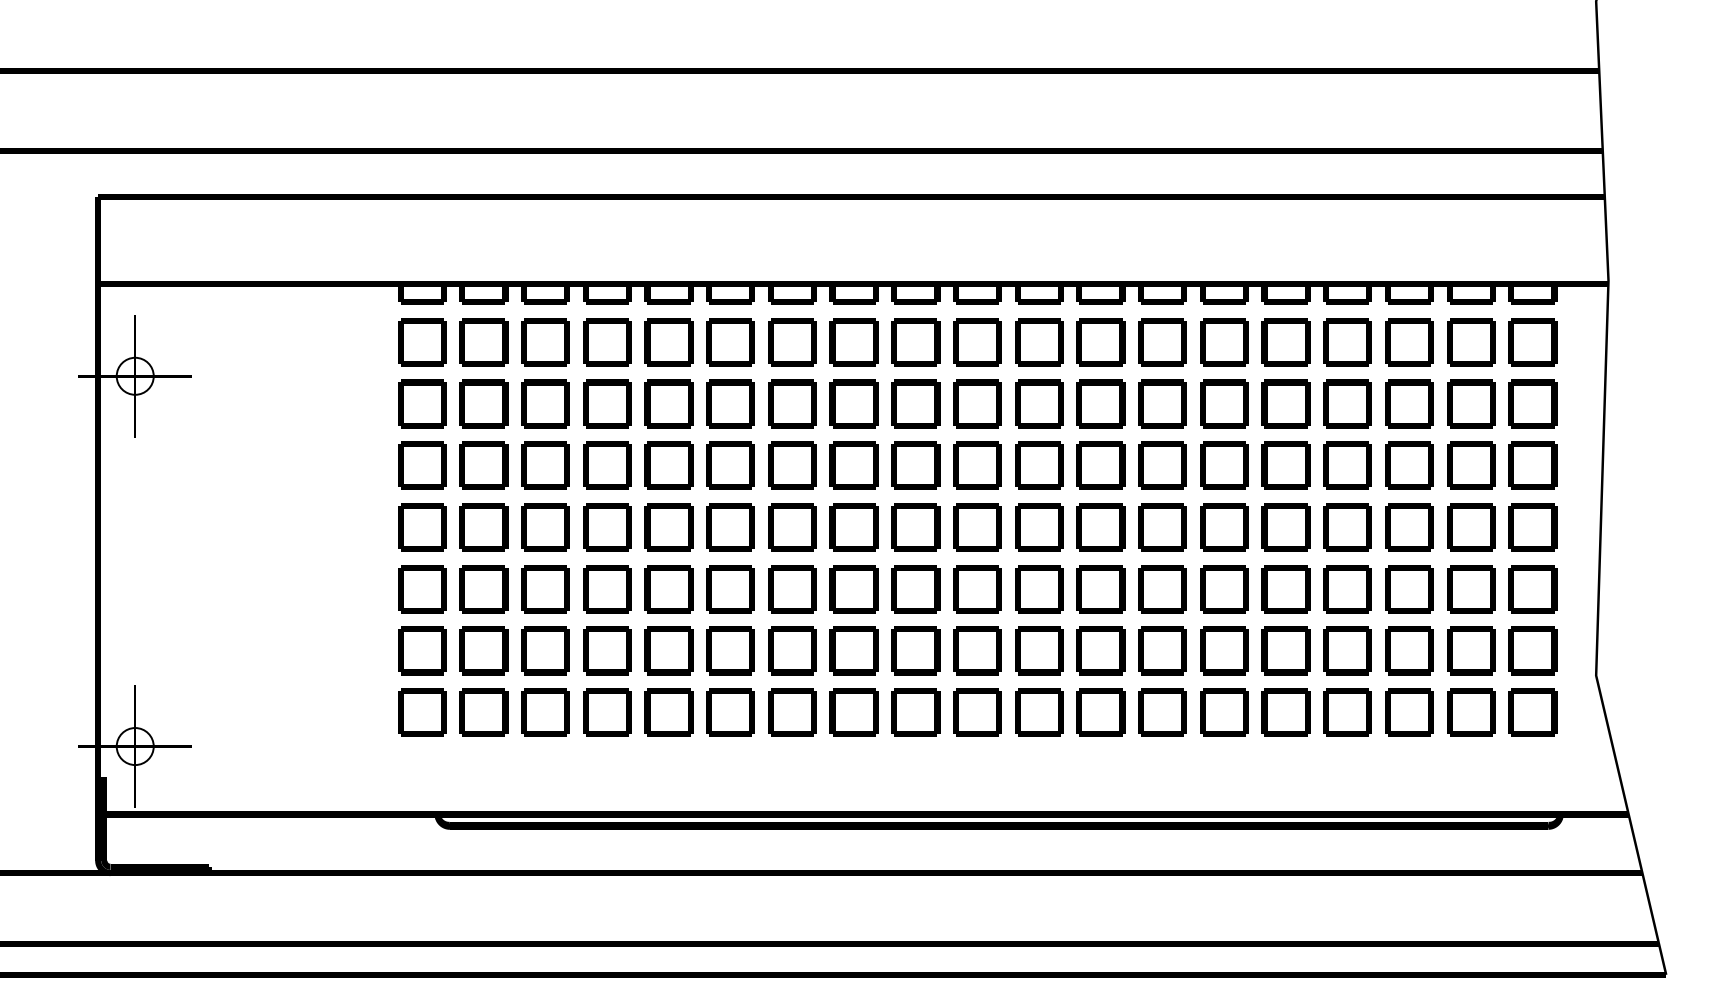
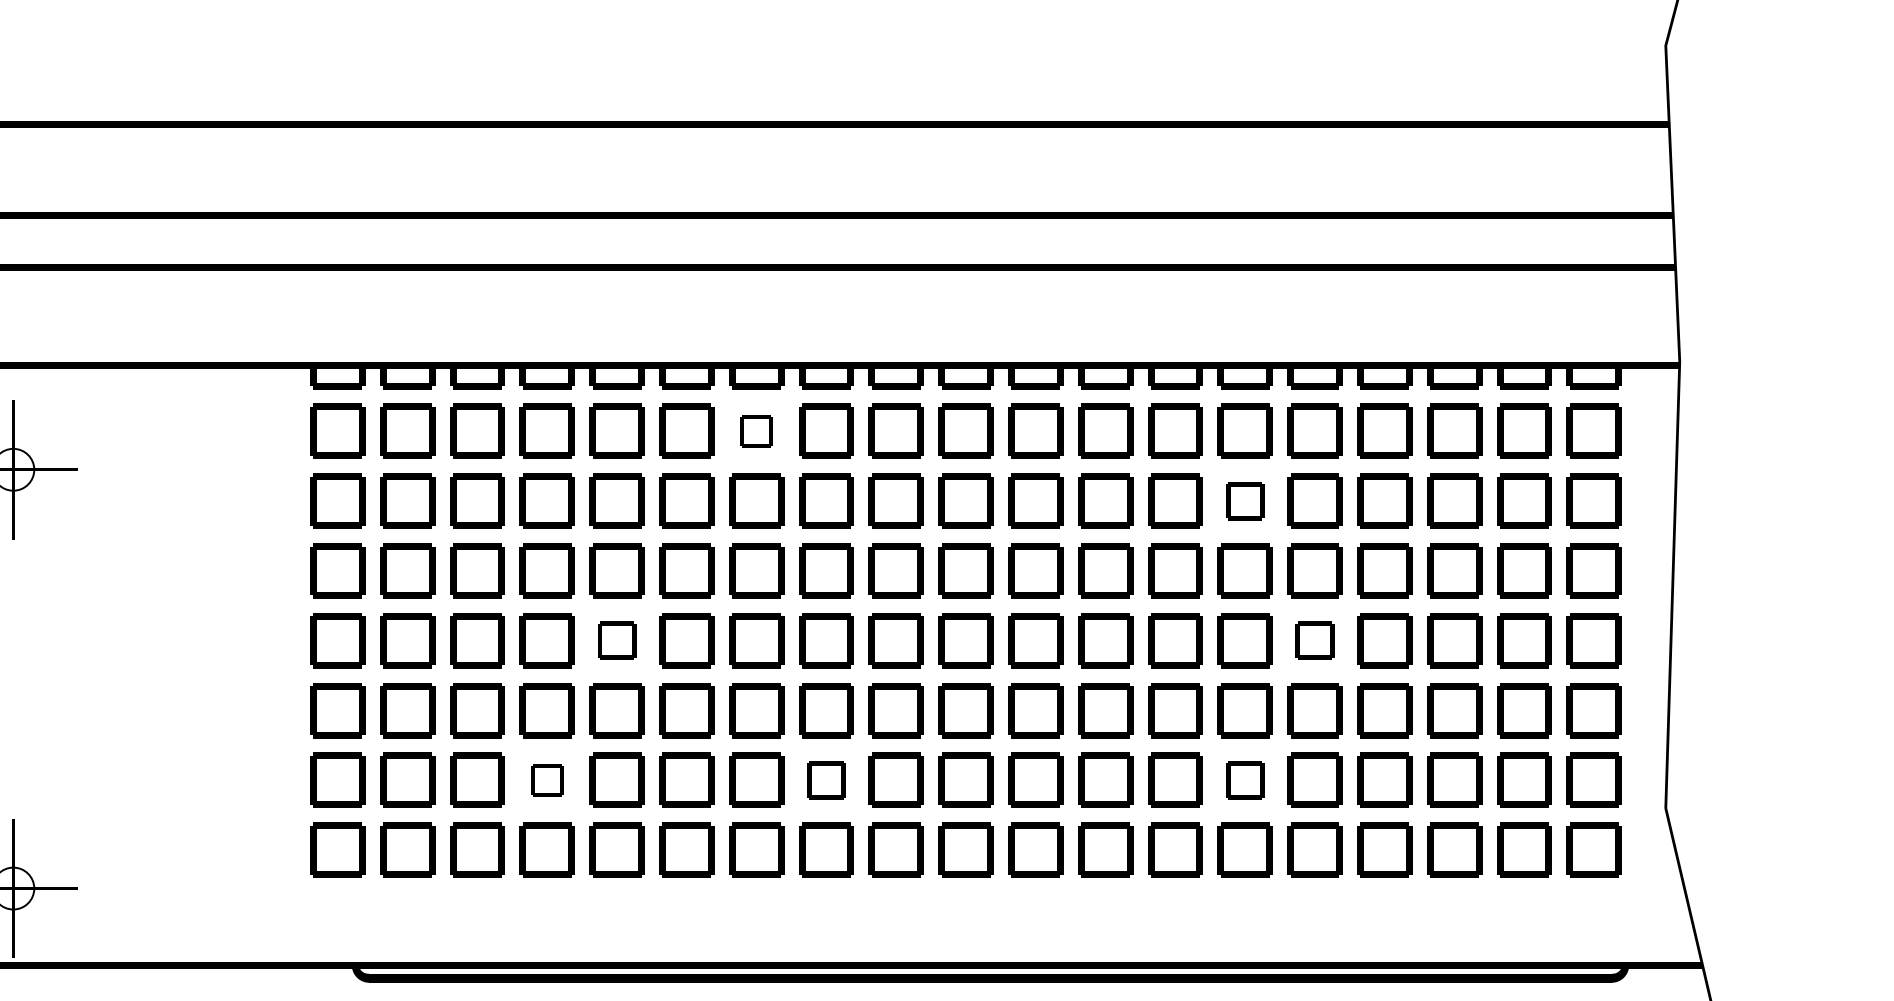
part: (792, 342) -> (756, 431), size x0.6
part: (1224, 403) -> (1245, 500), size x0.7
part: (668, 527) -> (616, 640), size x0.7
part: (1285, 527) -> (1314, 640), size x0.7
part: (607, 650) -> (547, 779), size x0.6
part: (853, 650) -> (825, 779), size x0.7
part: (1224, 650) -> (1245, 779), size x0.7

